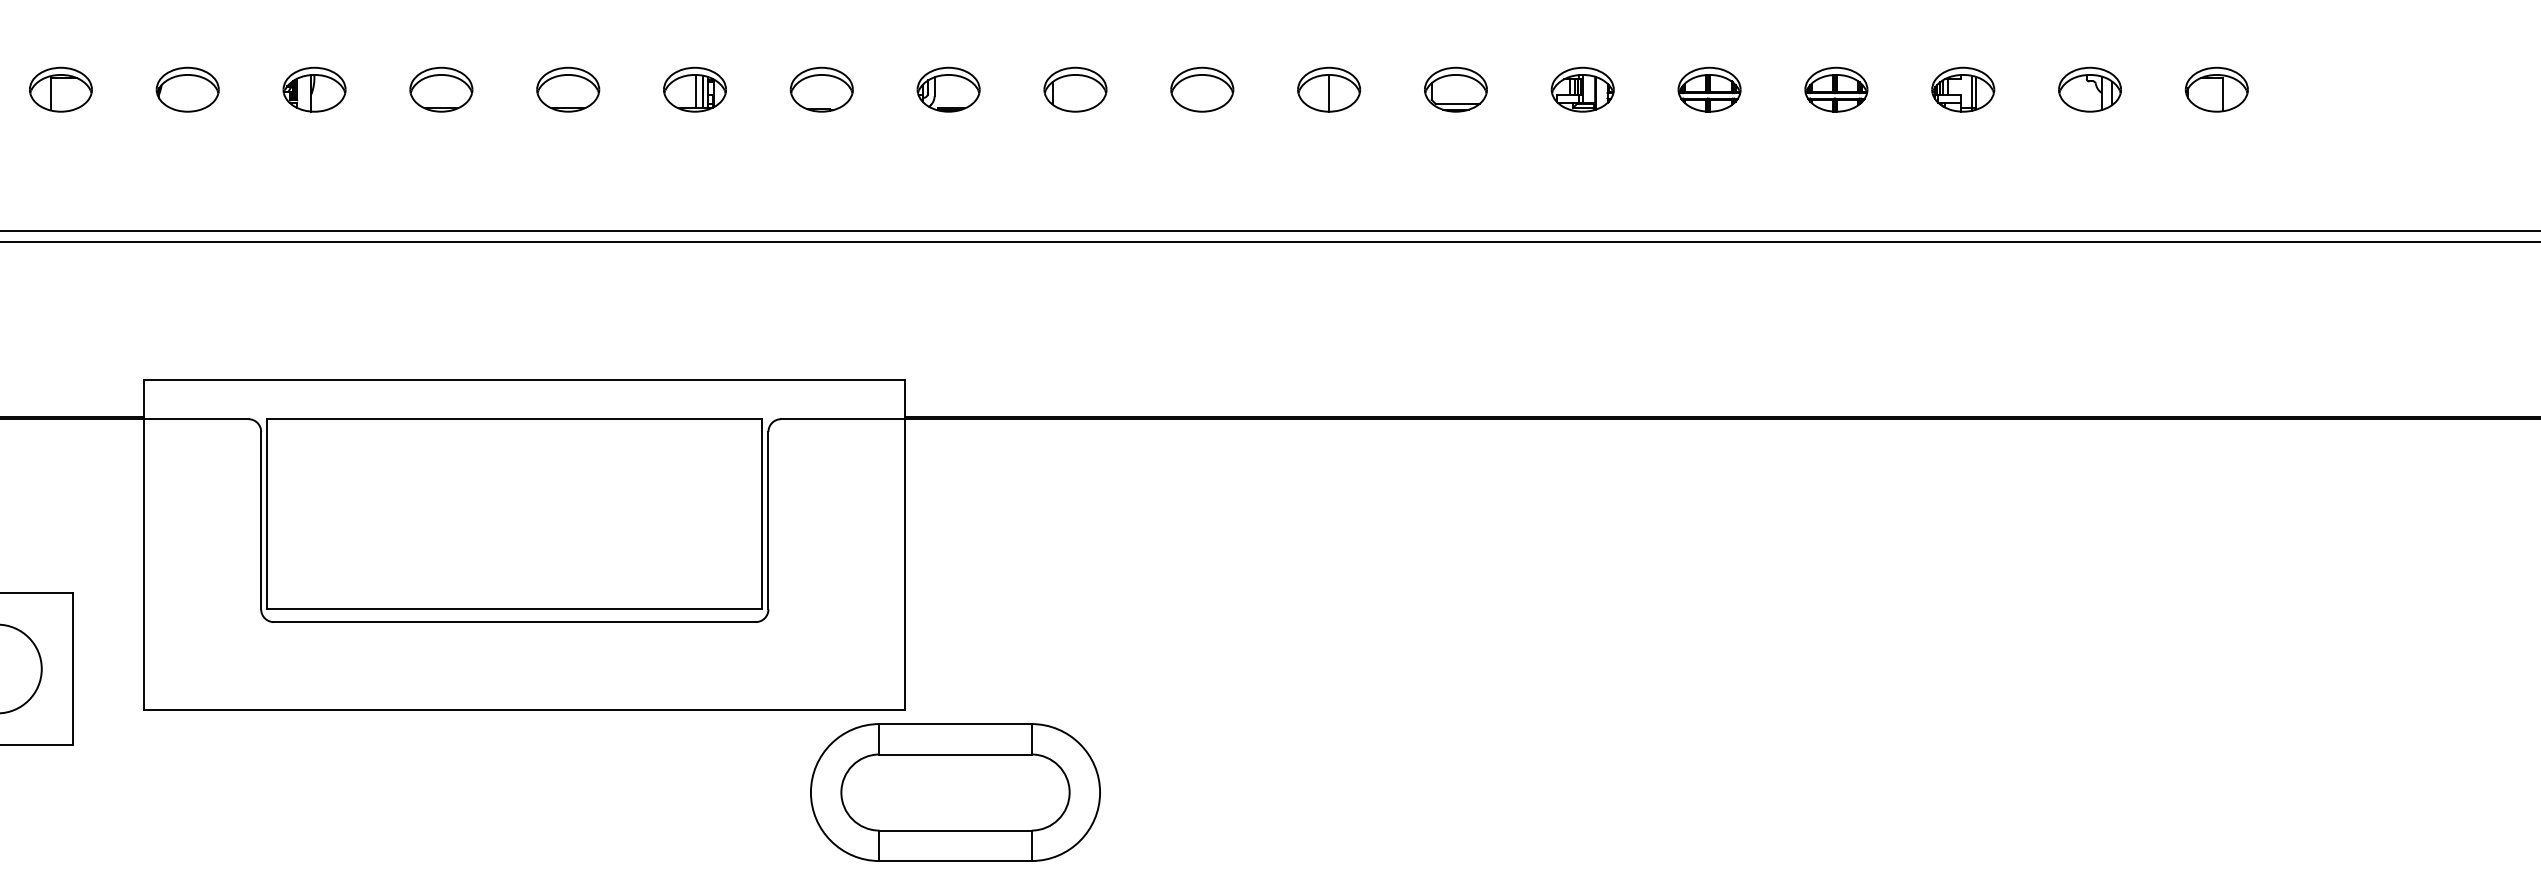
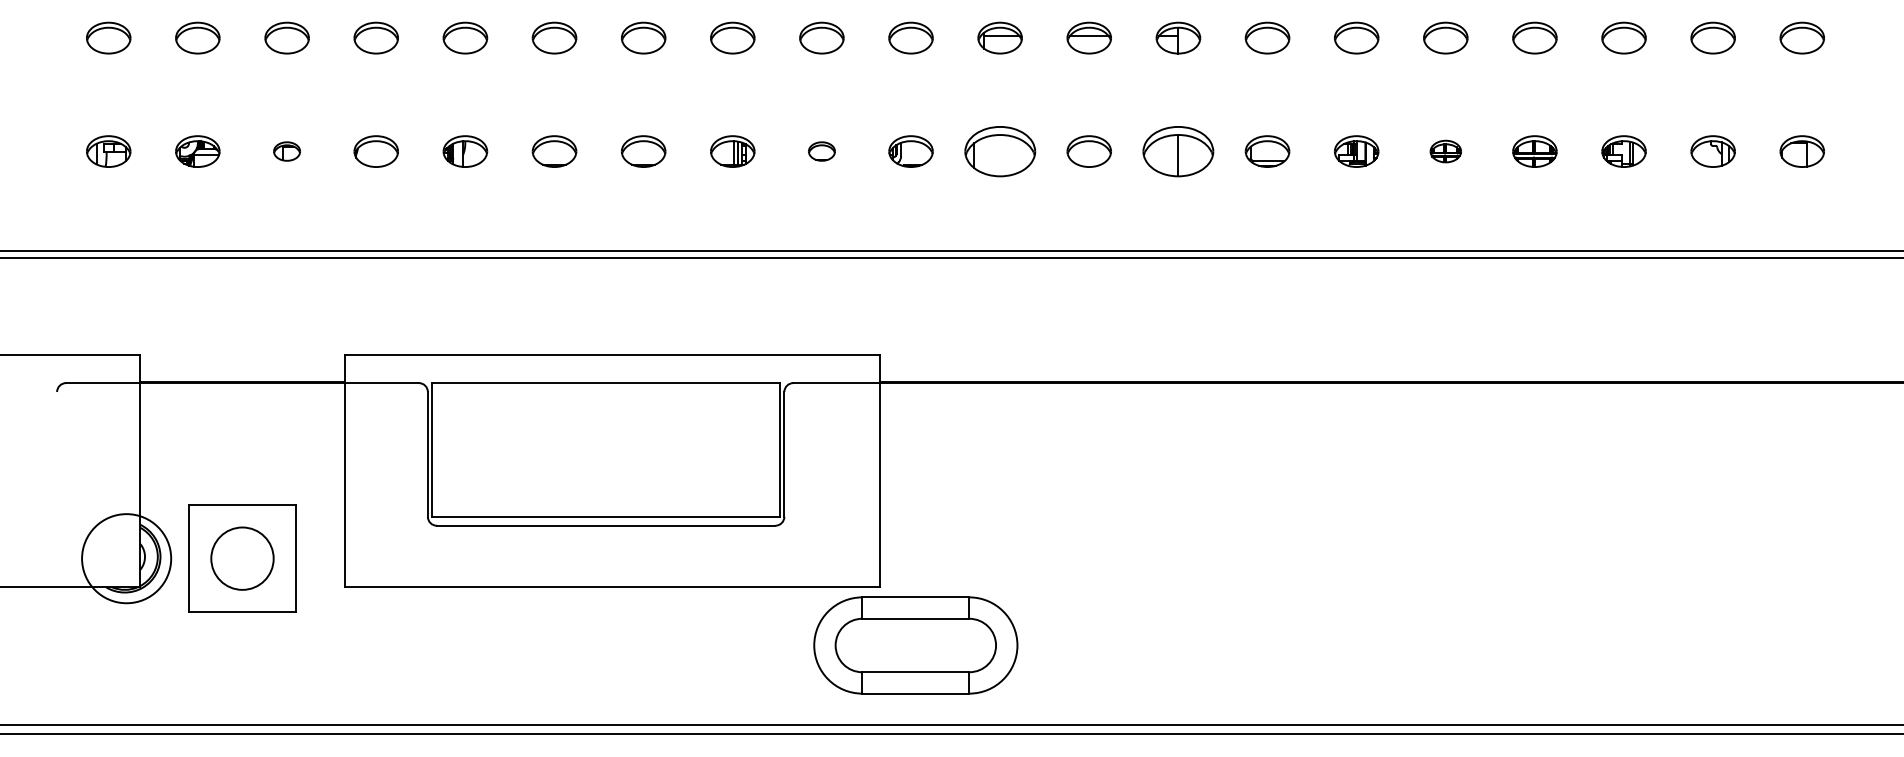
part: (60, 89) -> (286, 151), size x0.6
part: (821, 89) -> (821, 151), size x0.6
part: (1074, 89) -> (999, 151), size x1.6
part: (1329, 89) -> (1178, 151), size x1.6
part: (1709, 89) -> (1445, 151), size x0.7

